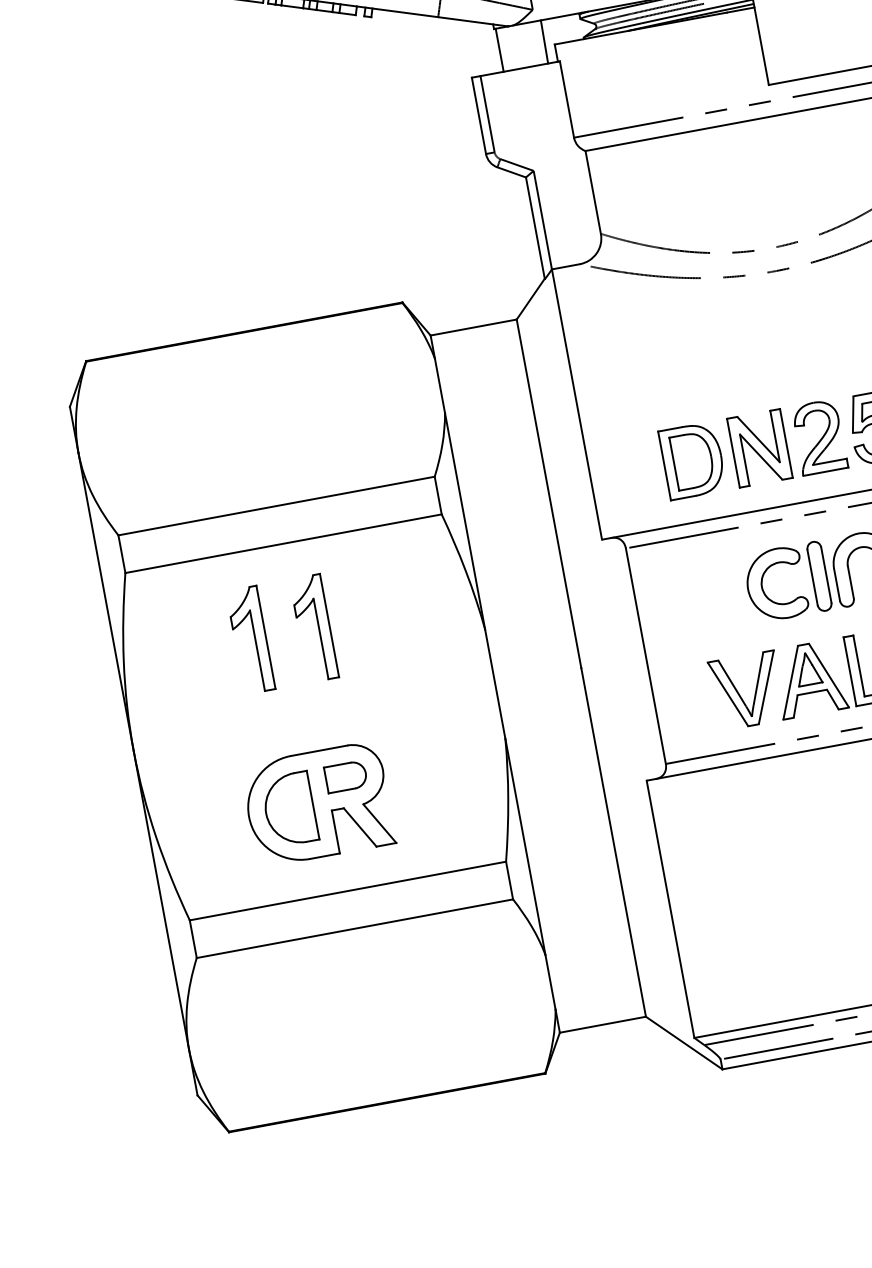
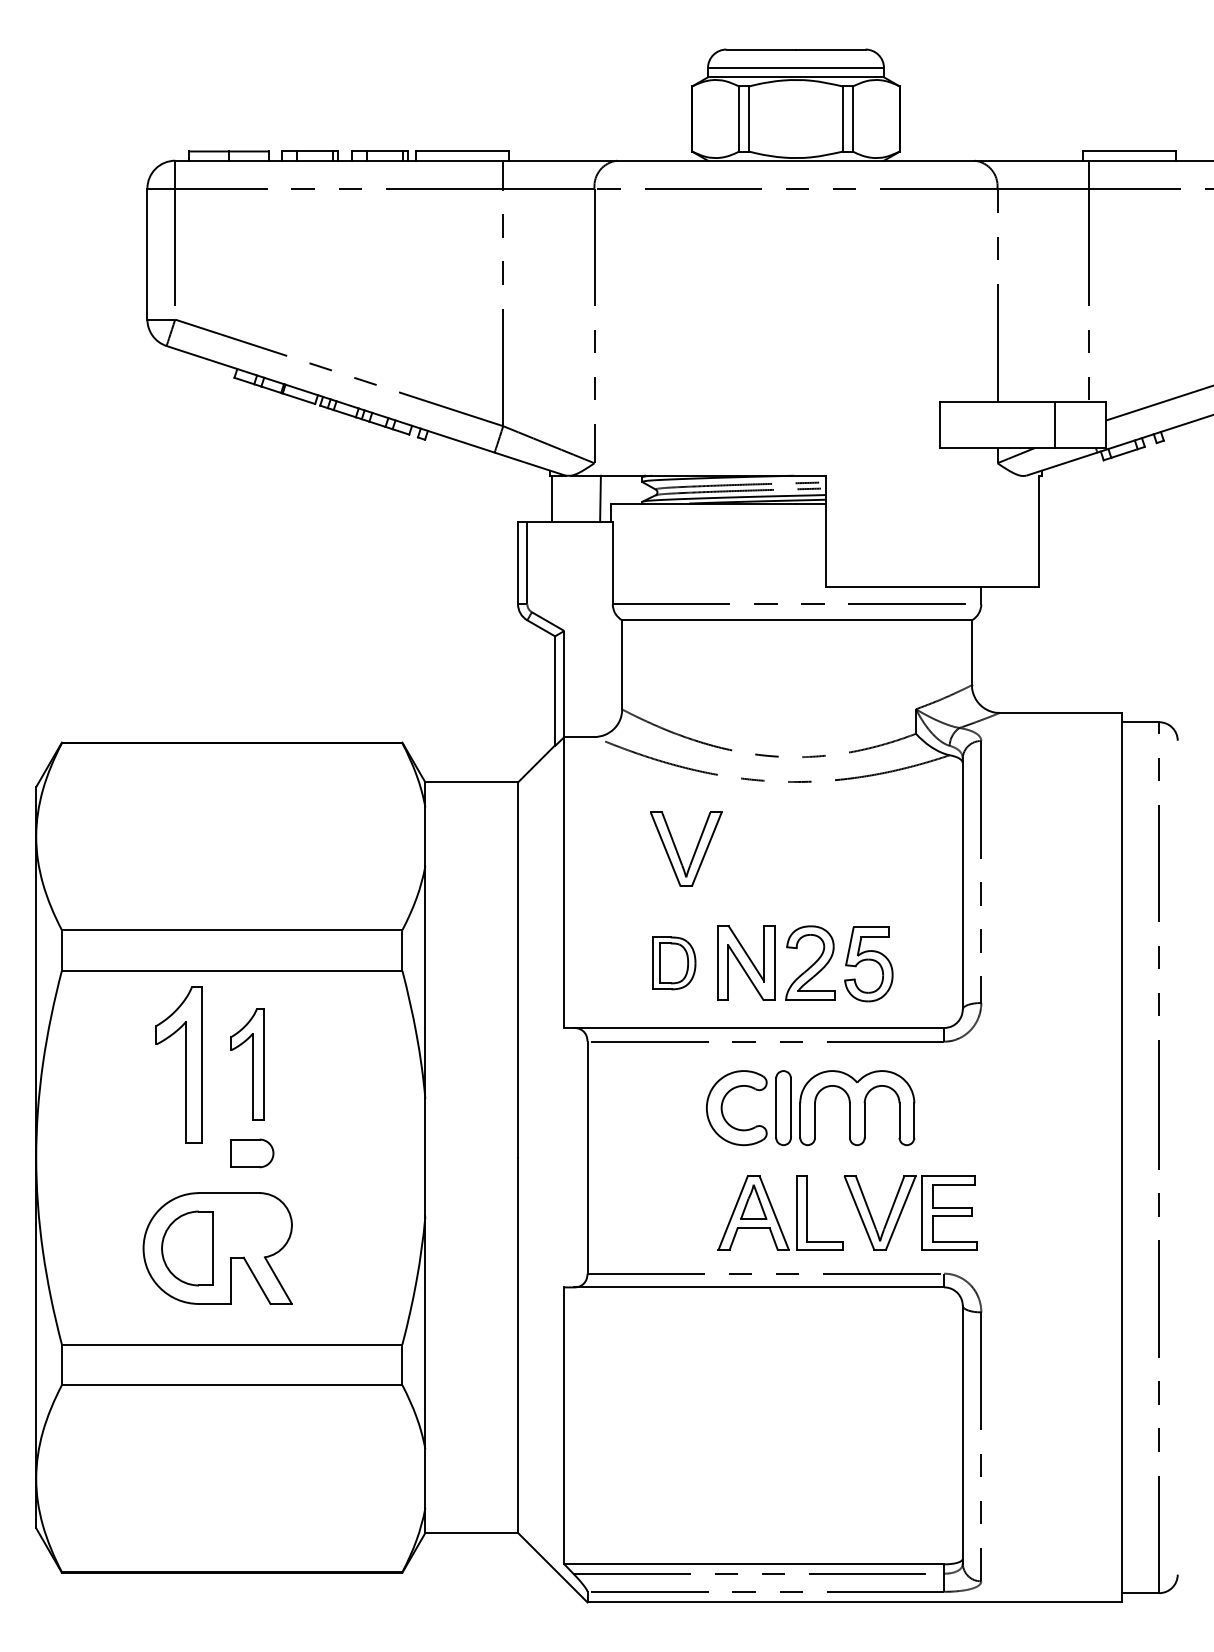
part: (693, 460) -> (674, 963), size x0.7
part: (250, 639) -> (179, 1064), size x1.4
part: (755, 691) -> (694, 851), moved
part: (346, 776) -> (252, 1153), moved

